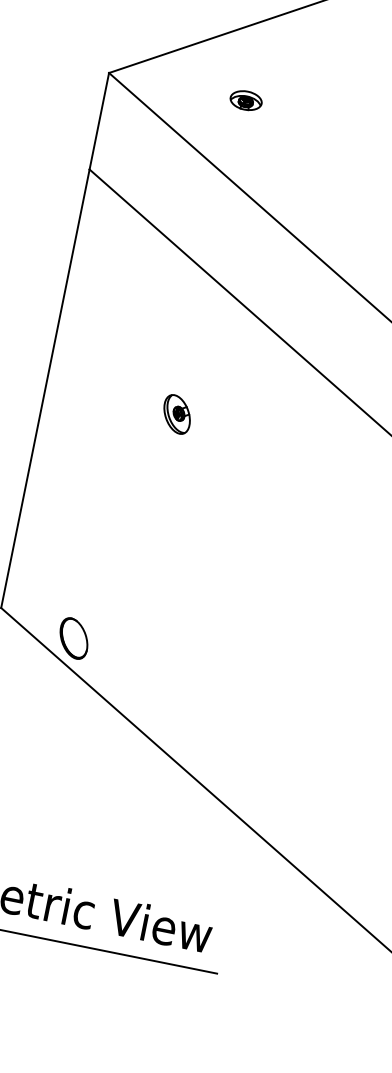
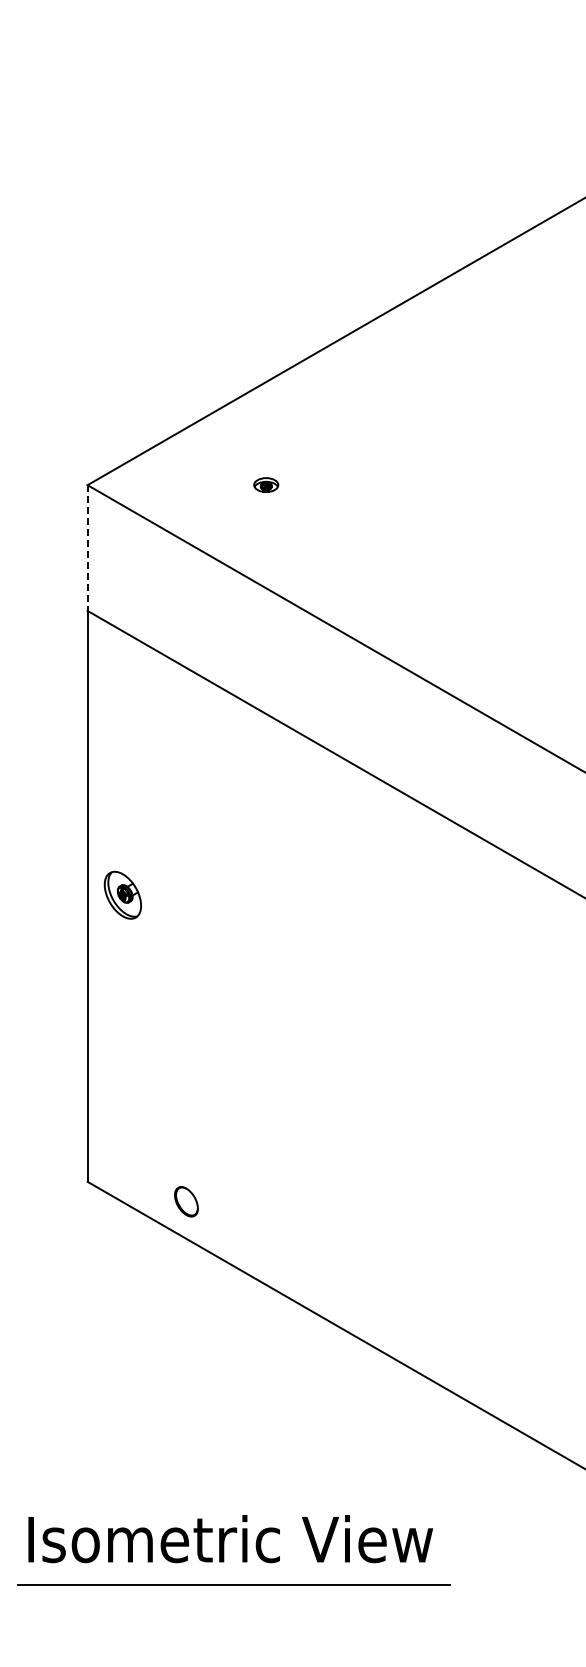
part: (246, 100) -> (266, 484), size x0.6
line: (99, 121) -> (87, 548), solid -> dashed
part: (176, 413) -> (122, 894), moved
part: (74, 638) -> (186, 1201), size x0.6

